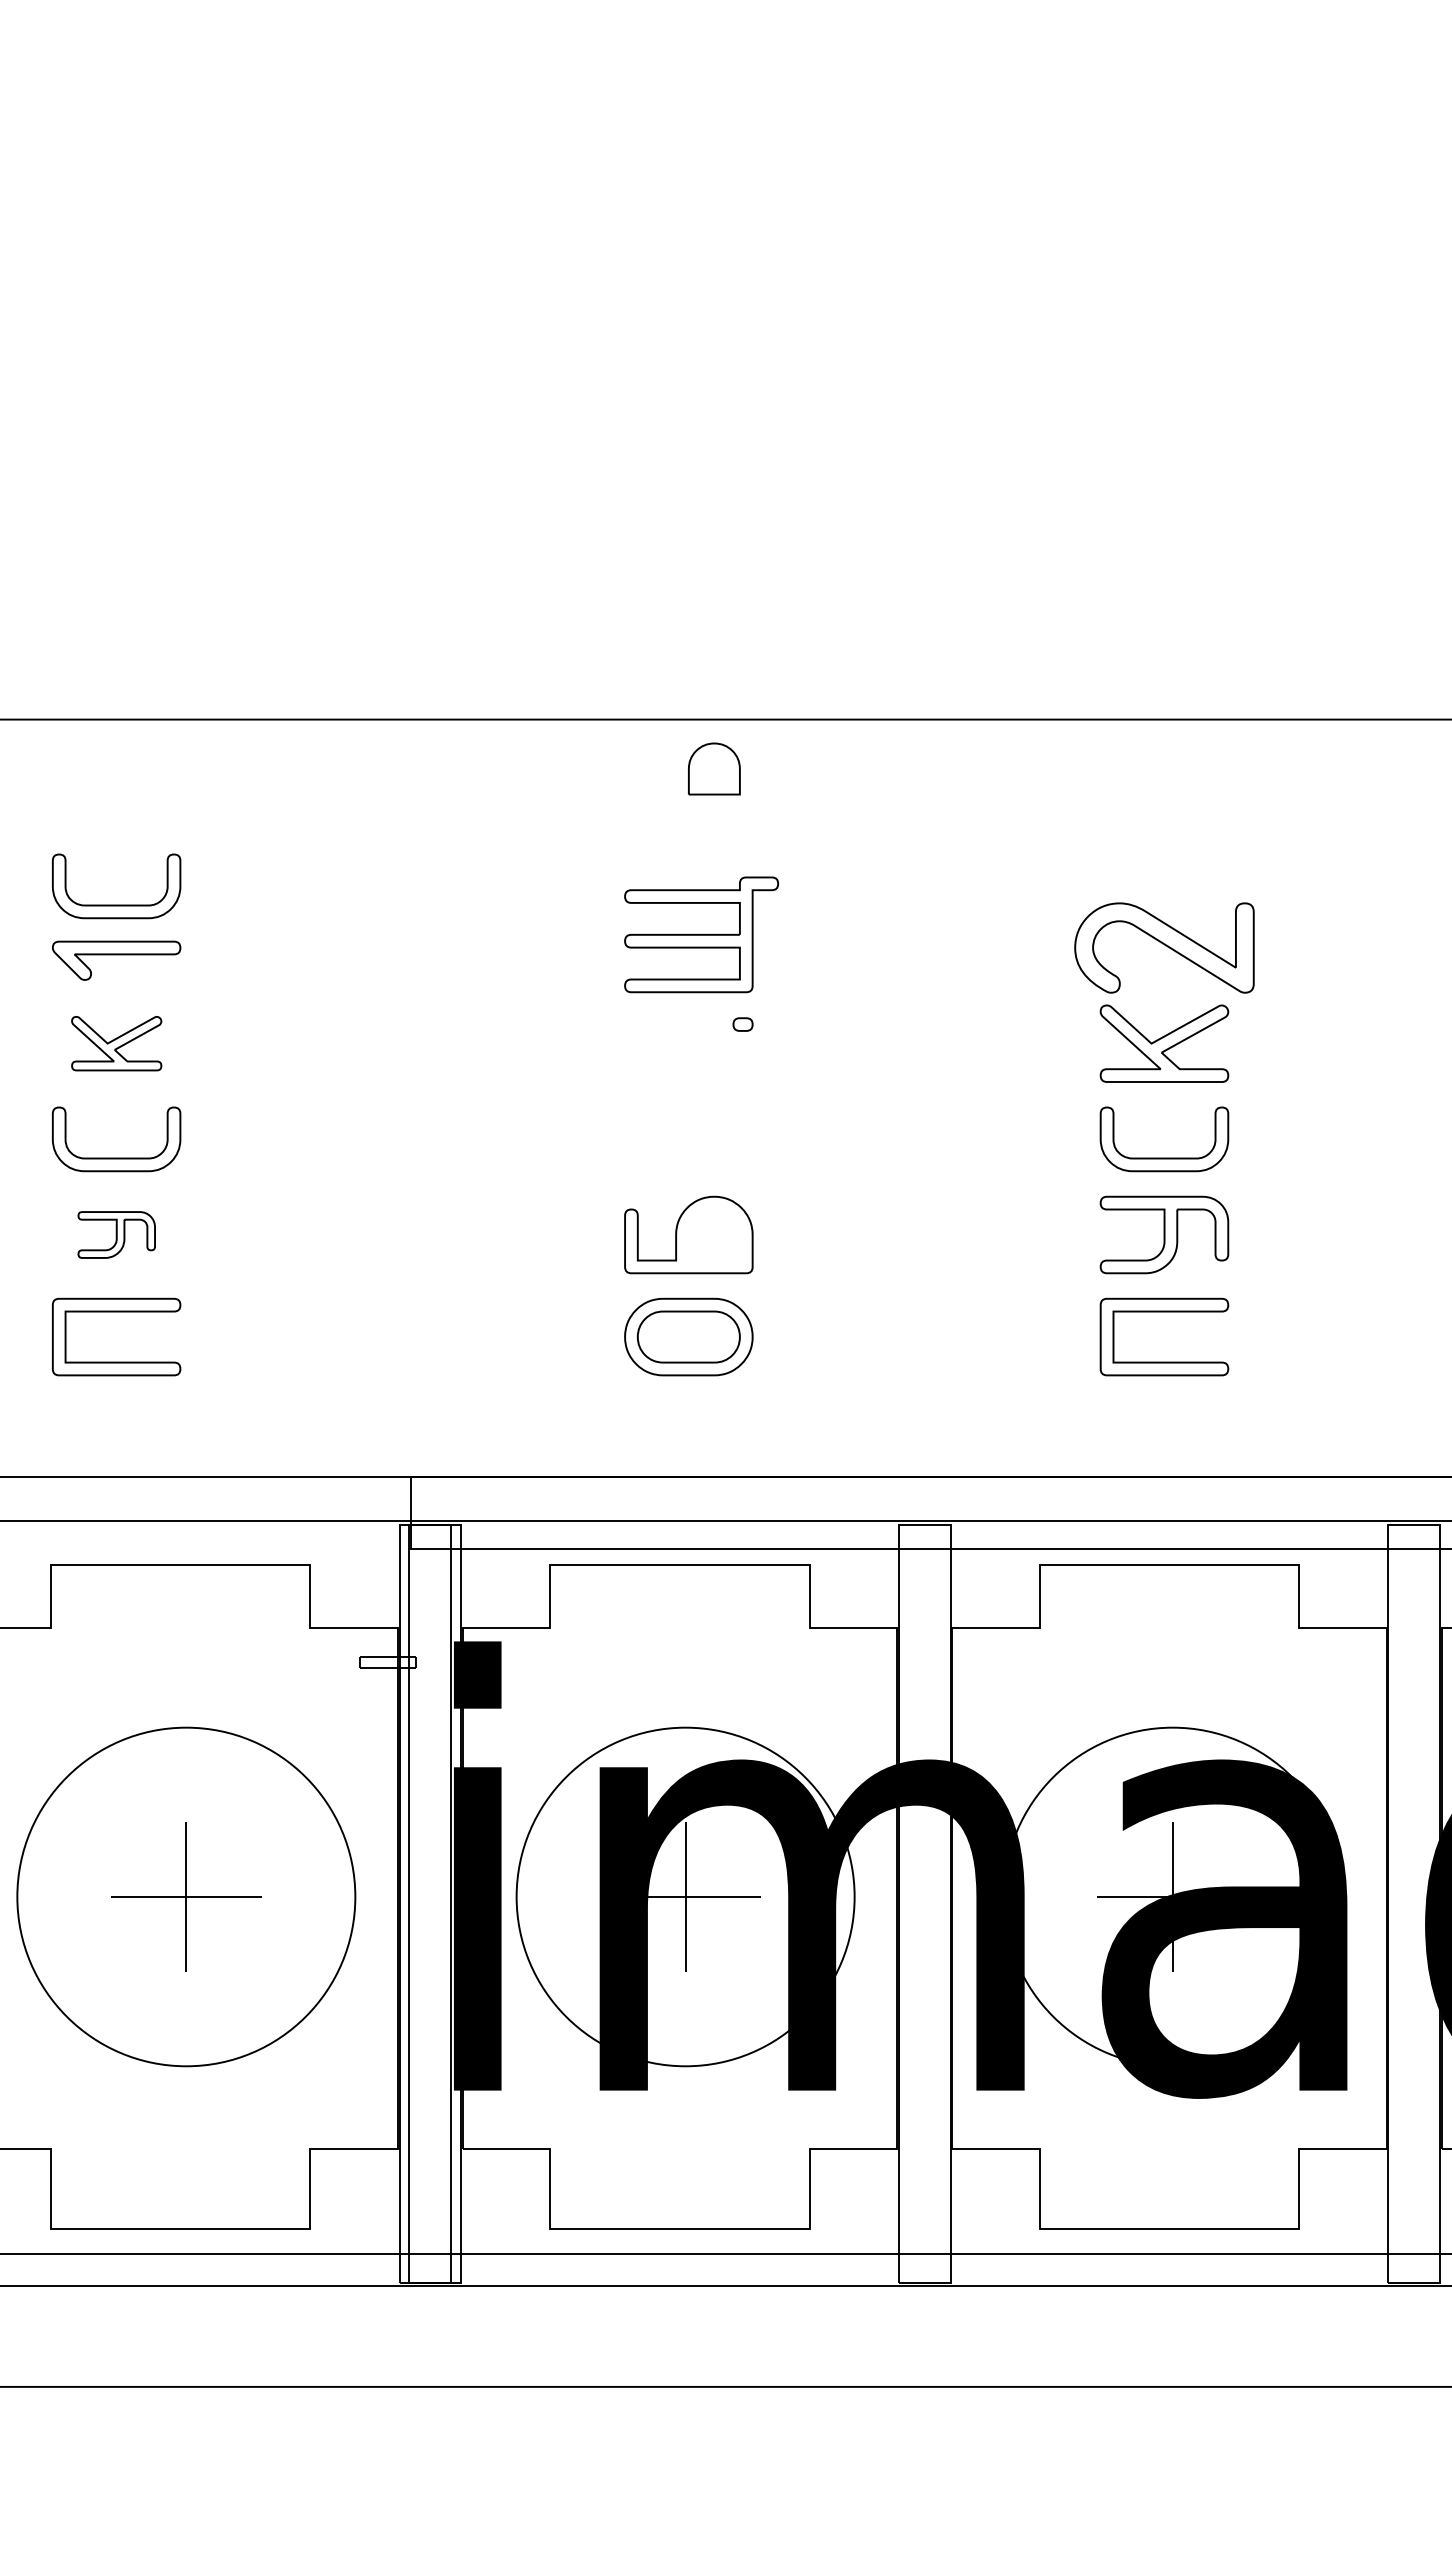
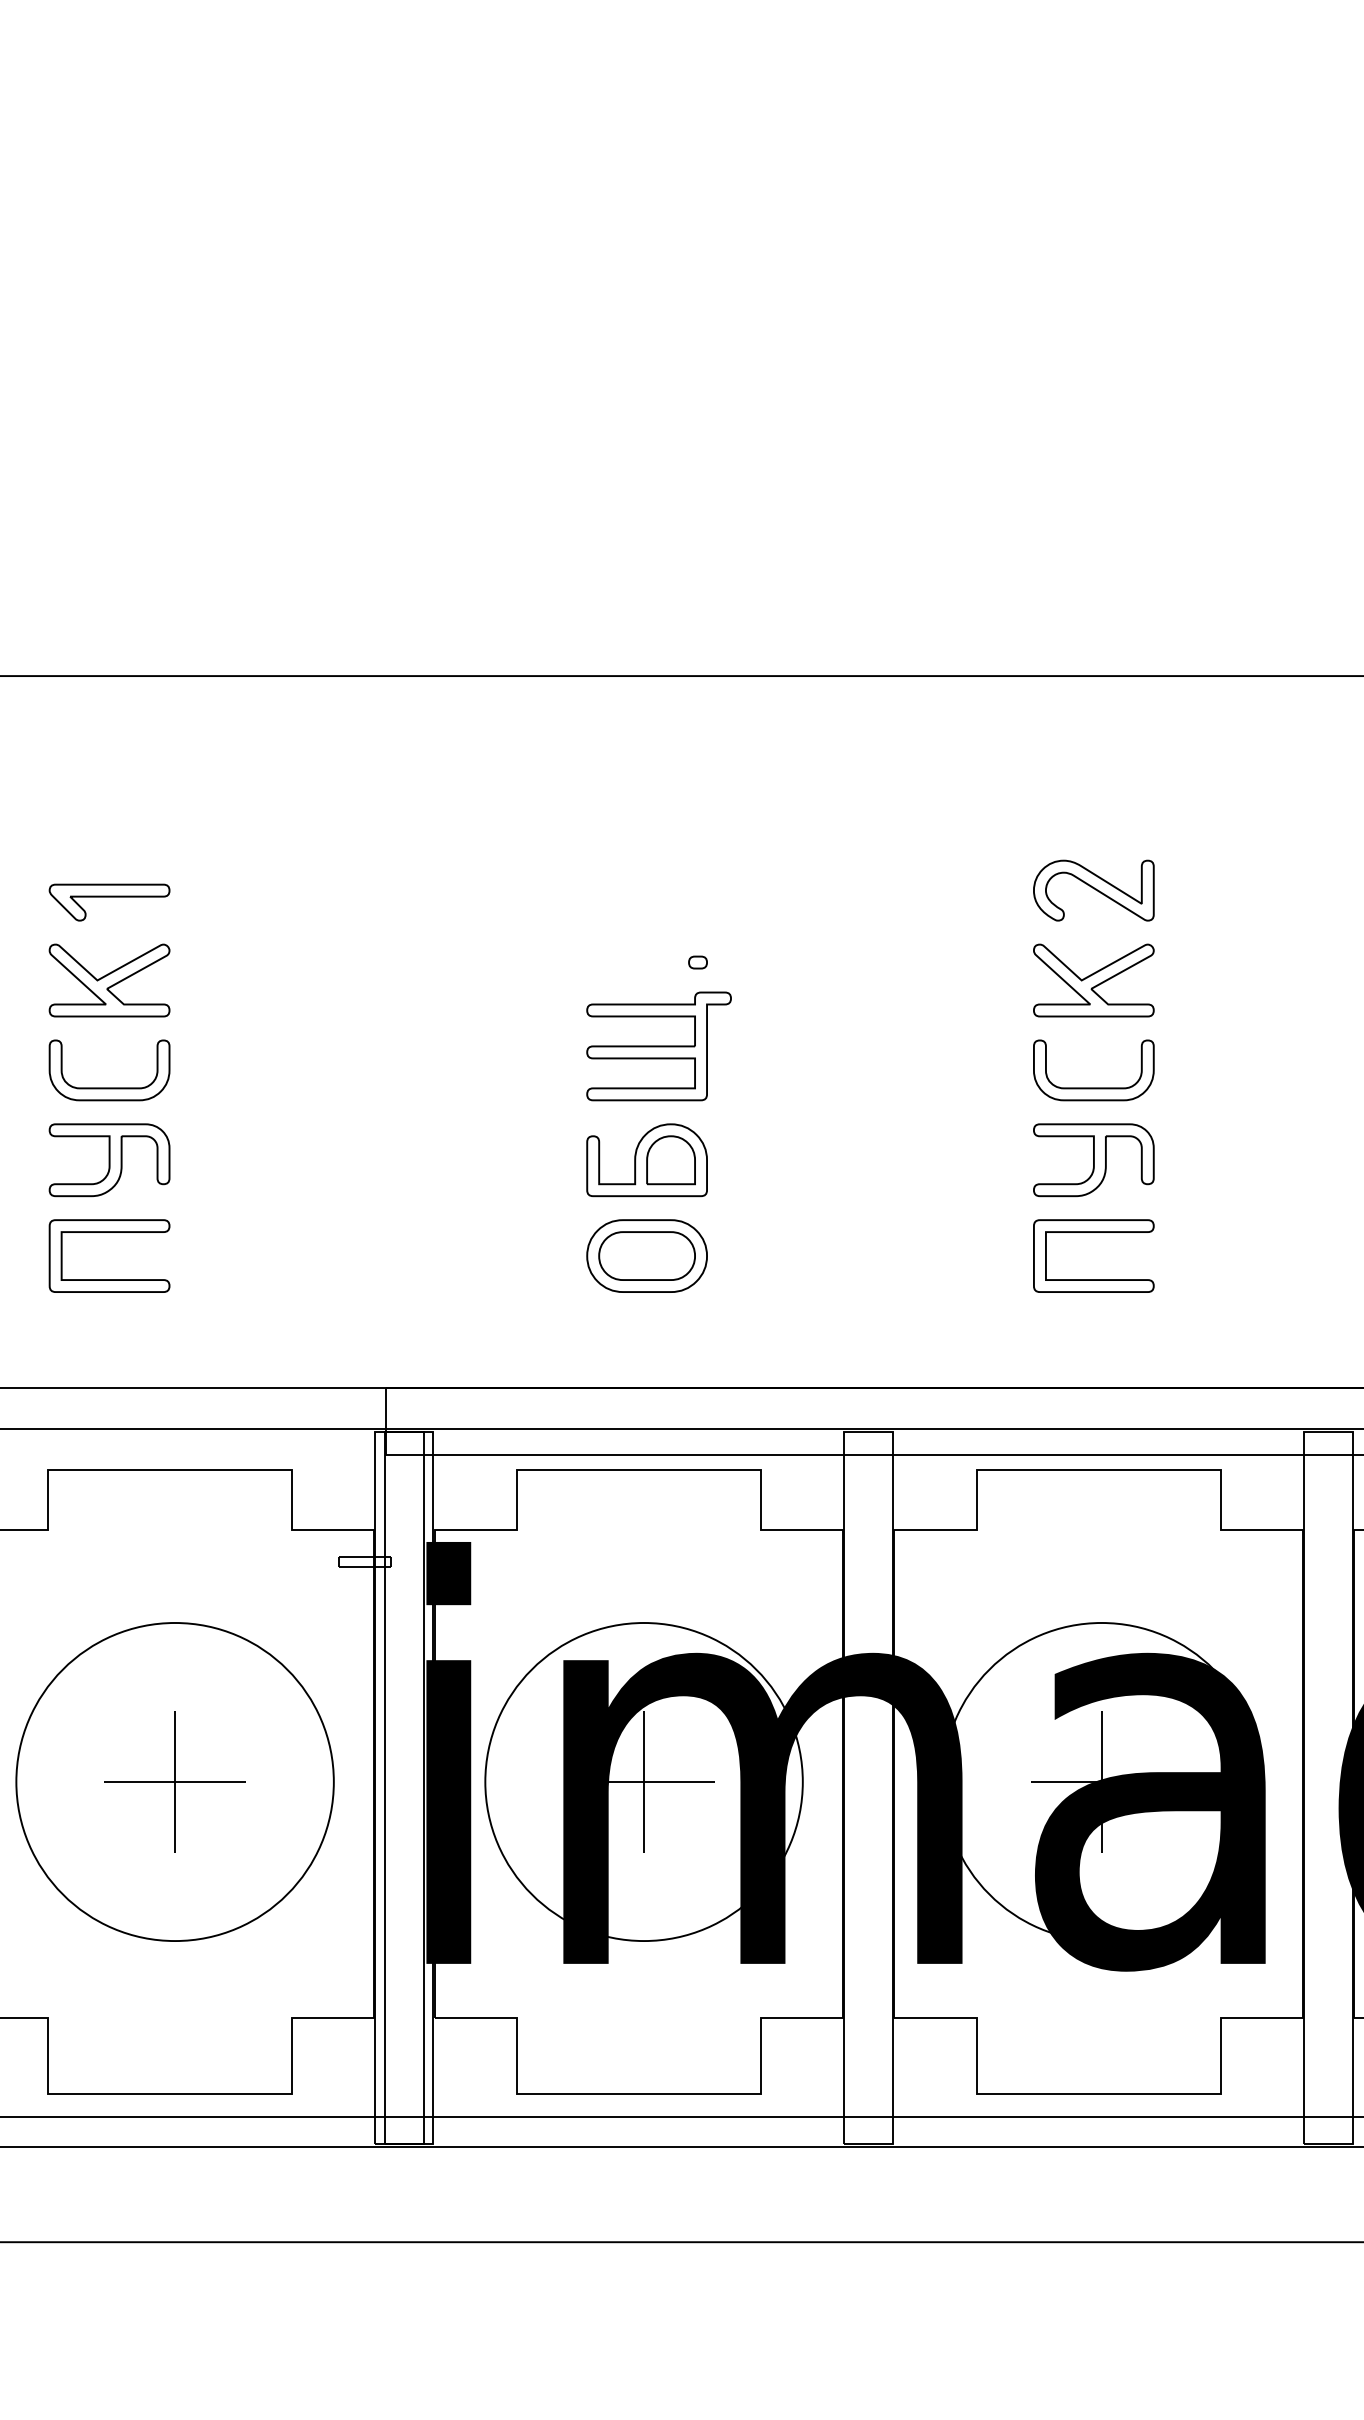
part: (714, 768) -> (671, 1159), moved
part: (116, 904) -> (109, 849), removed
part: (701, 934) -> (658, 1046), moved
part: (1164, 947) -> (1093, 890), size x0.71
part: (116, 1043) -> (109, 980), size x1.43
part: (116, 1234) -> (109, 1159), size x1.67

